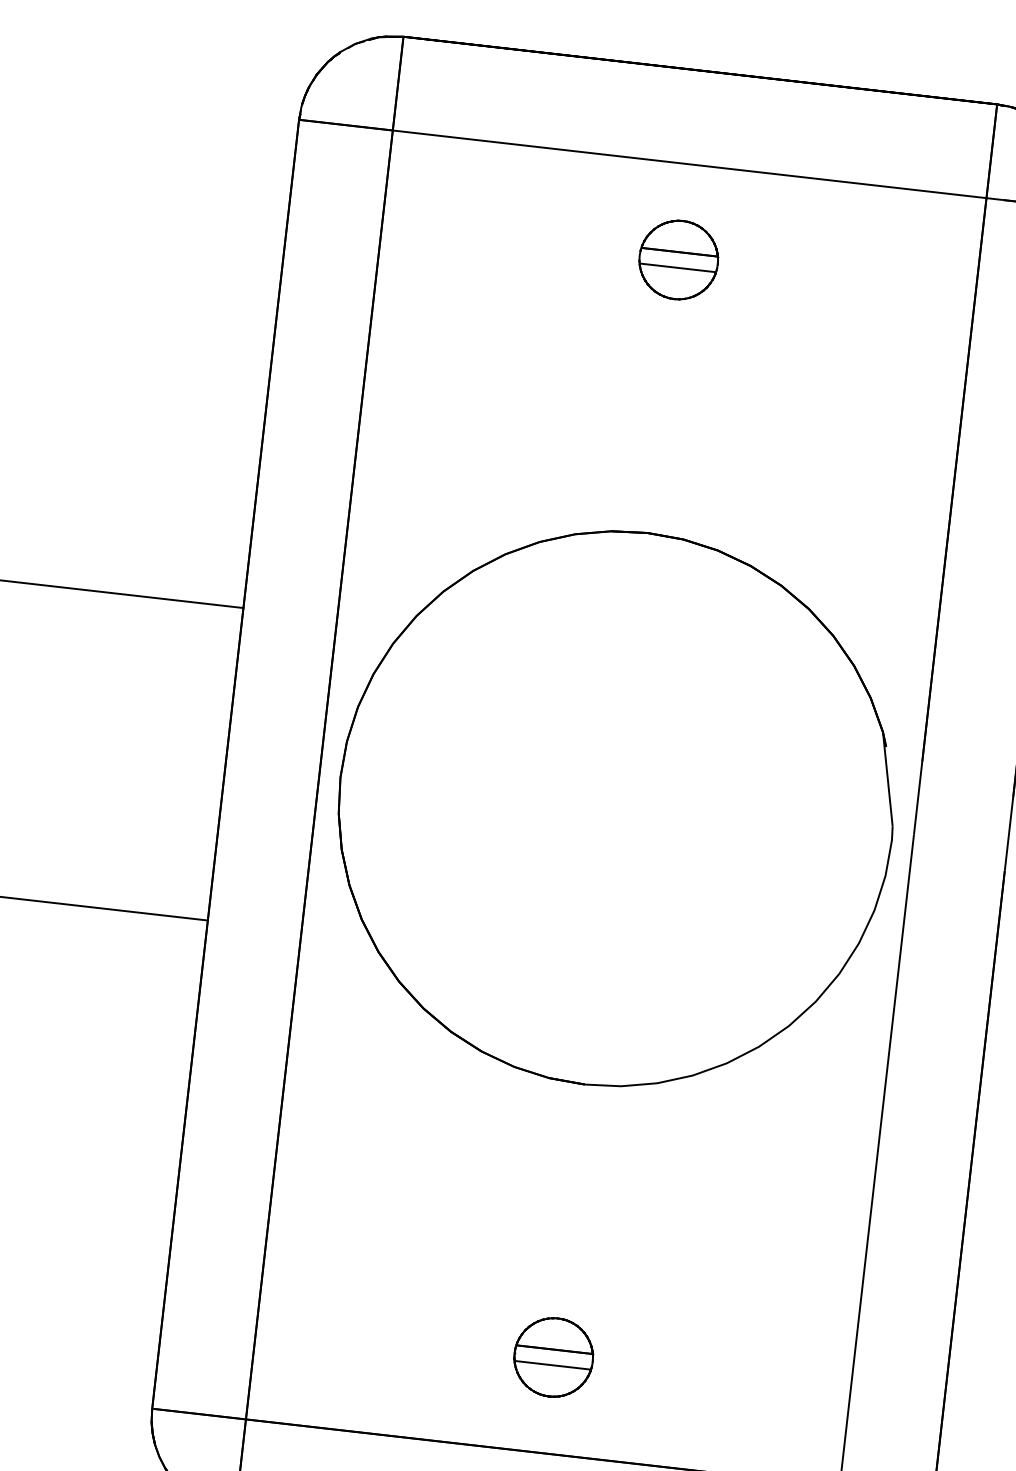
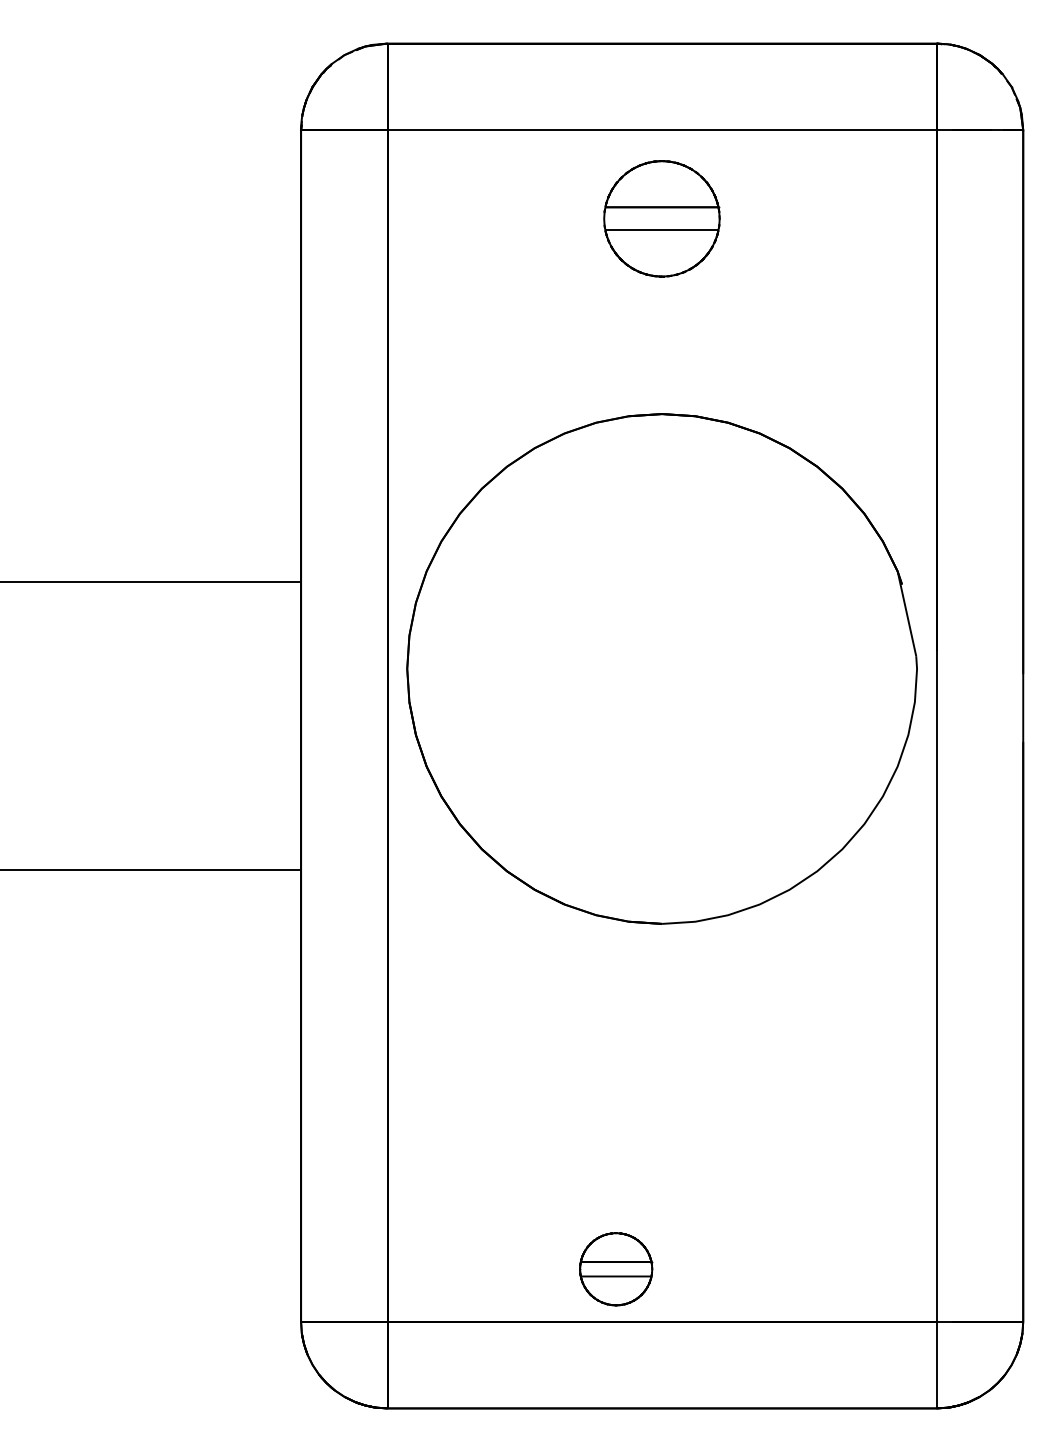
part: (679, 259) -> (662, 218), size x1.6
part: (615, 808) -> (661, 668), moved
part: (554, 1357) -> (616, 1269), moved

